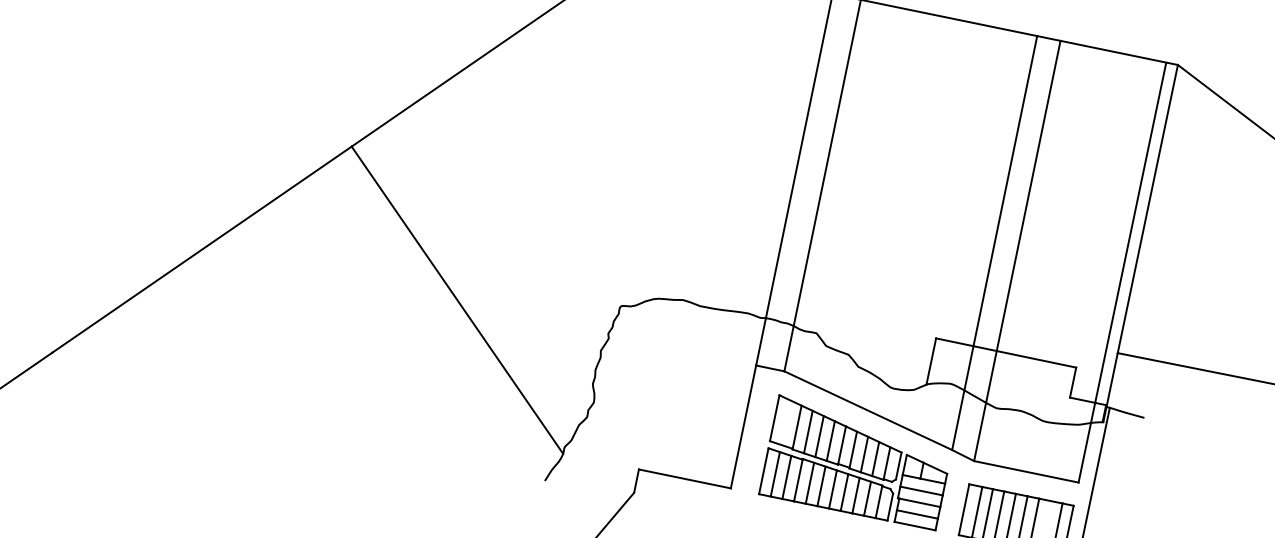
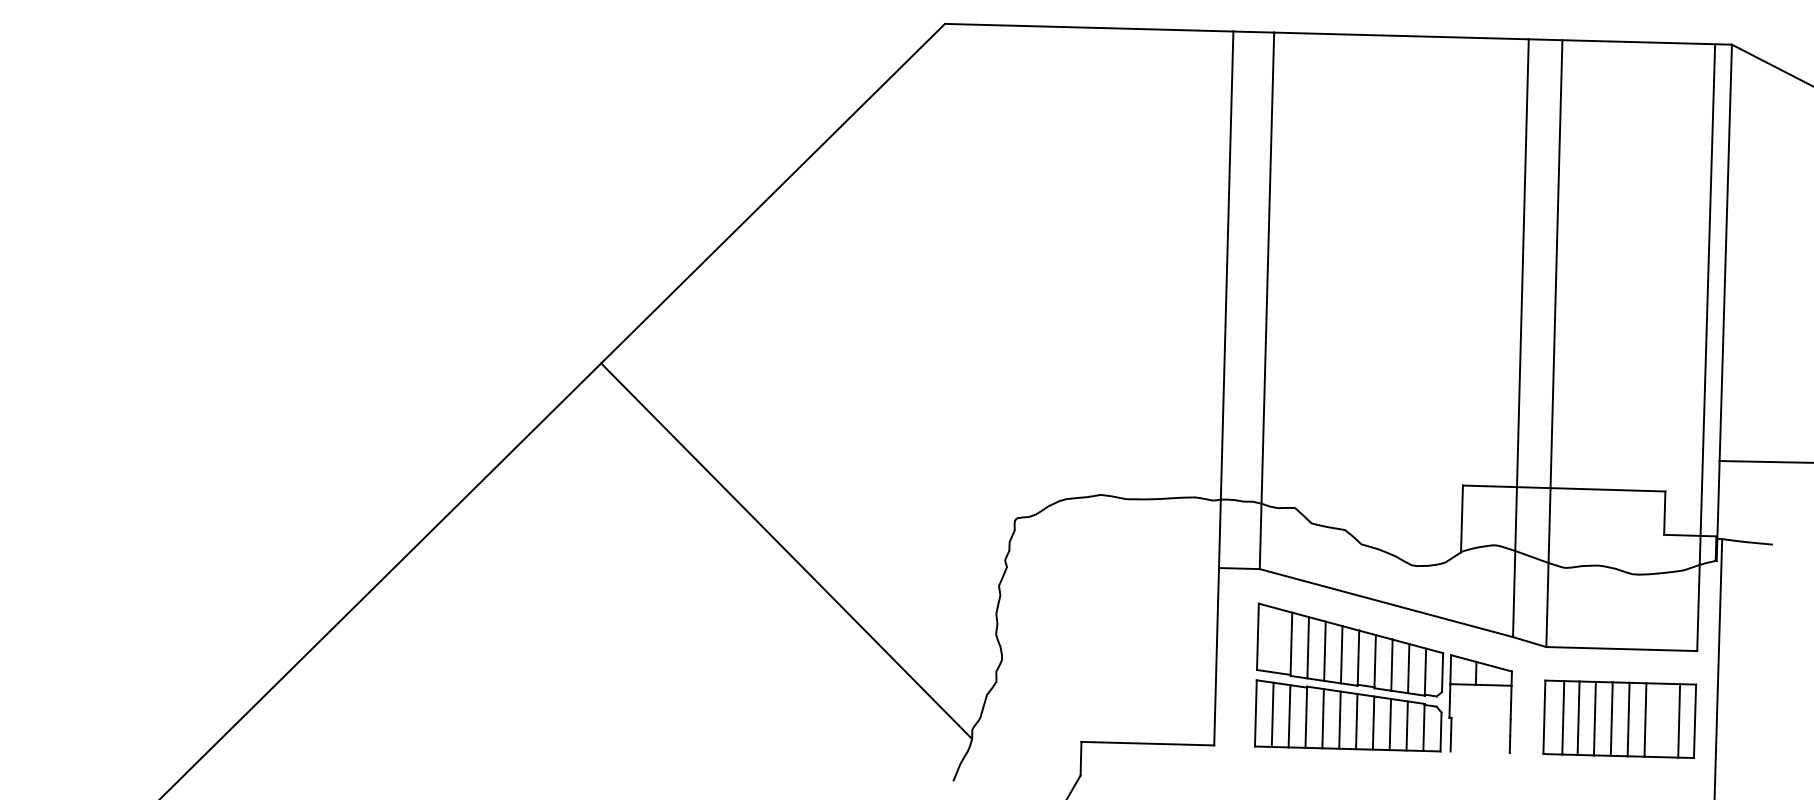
line: (921, 490) -> (1480, 701), removed
line: (919, 502) -> (1480, 718), removed
line: (917, 514) -> (1480, 735), removed
line: (914, 526) -> (1479, 752), removed

